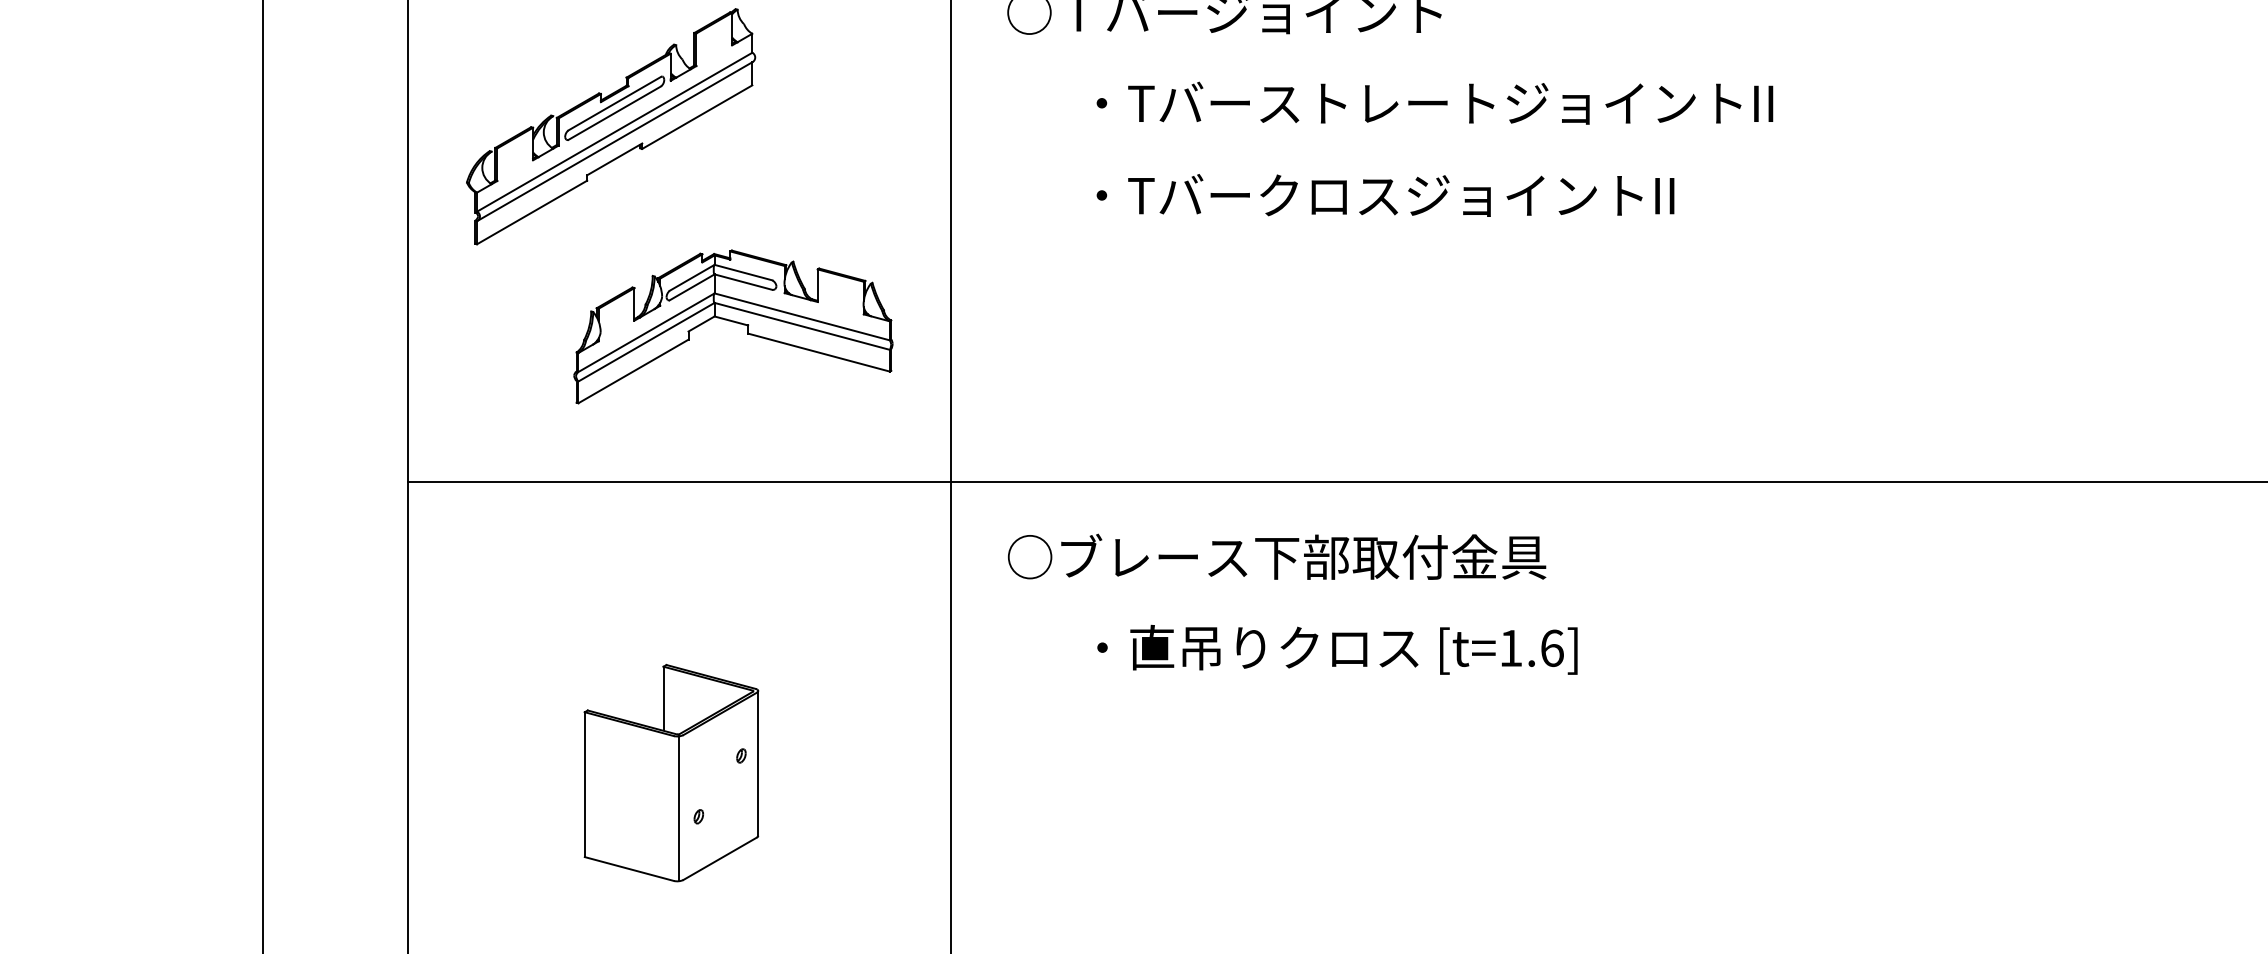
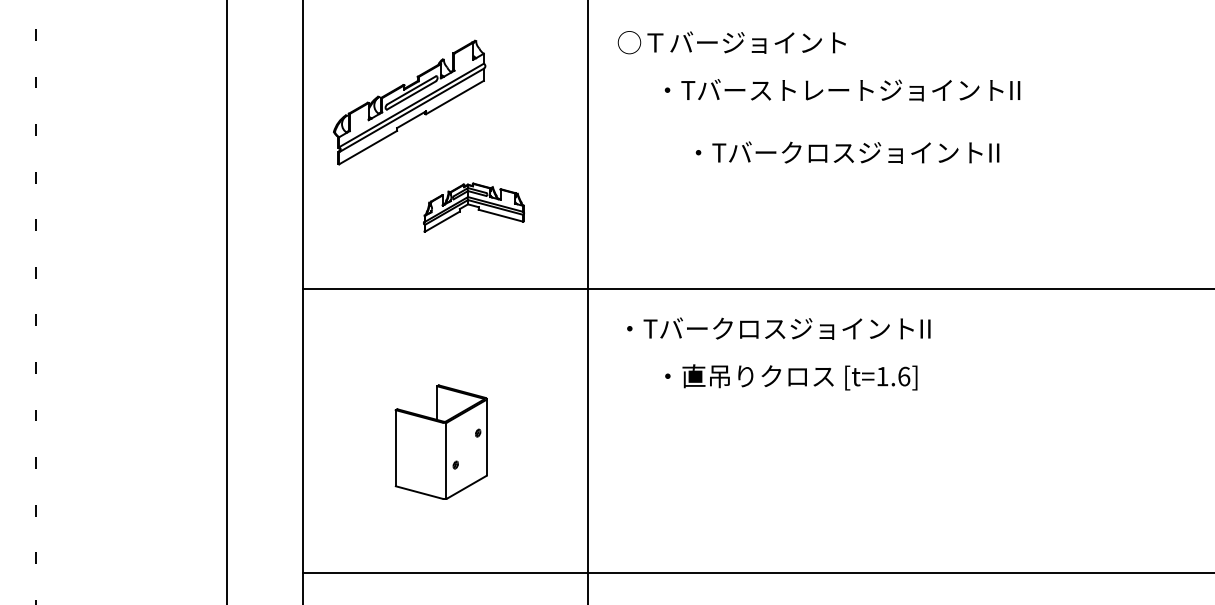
text: (1385, 195) -> (847, 152), moved
part: (732, 326) -> (473, 207), size x0.6
text: (1305, 556) -> (774, 328), ○ブレース下部取付金具 -> ・TバークロスジョイントII

